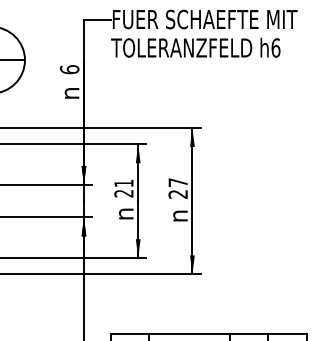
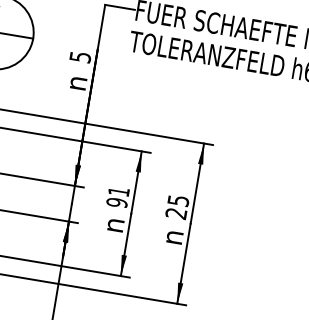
text: (69, 69) -> (80, 56), 6 -> 5
text: (177, 182) -> (177, 200), 27 -> 25
text: (123, 193) -> (116, 202), 21 -> 91

